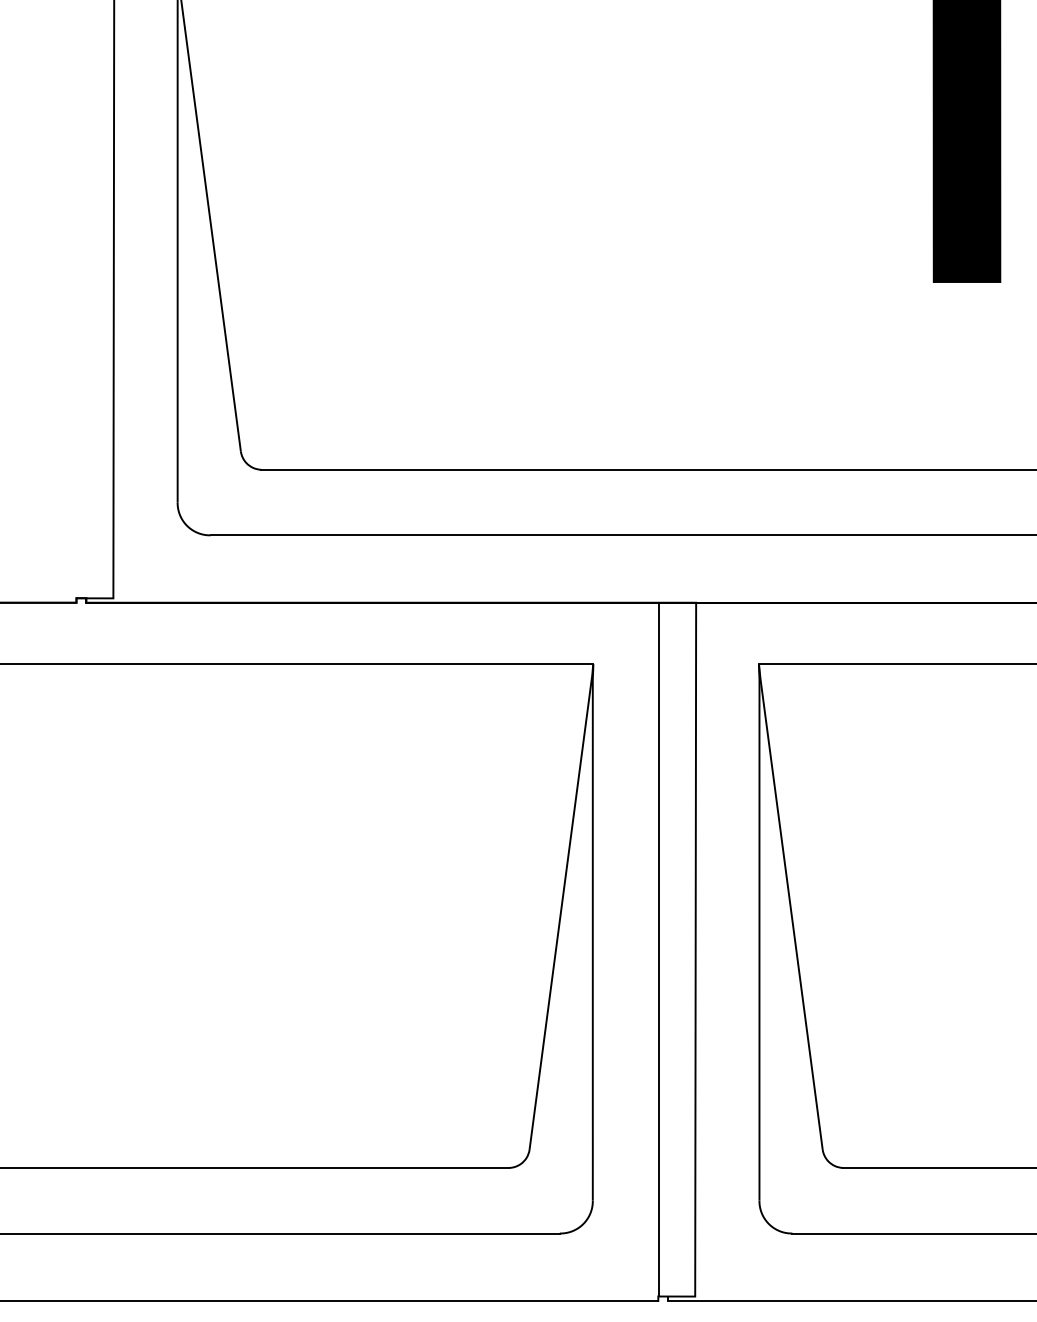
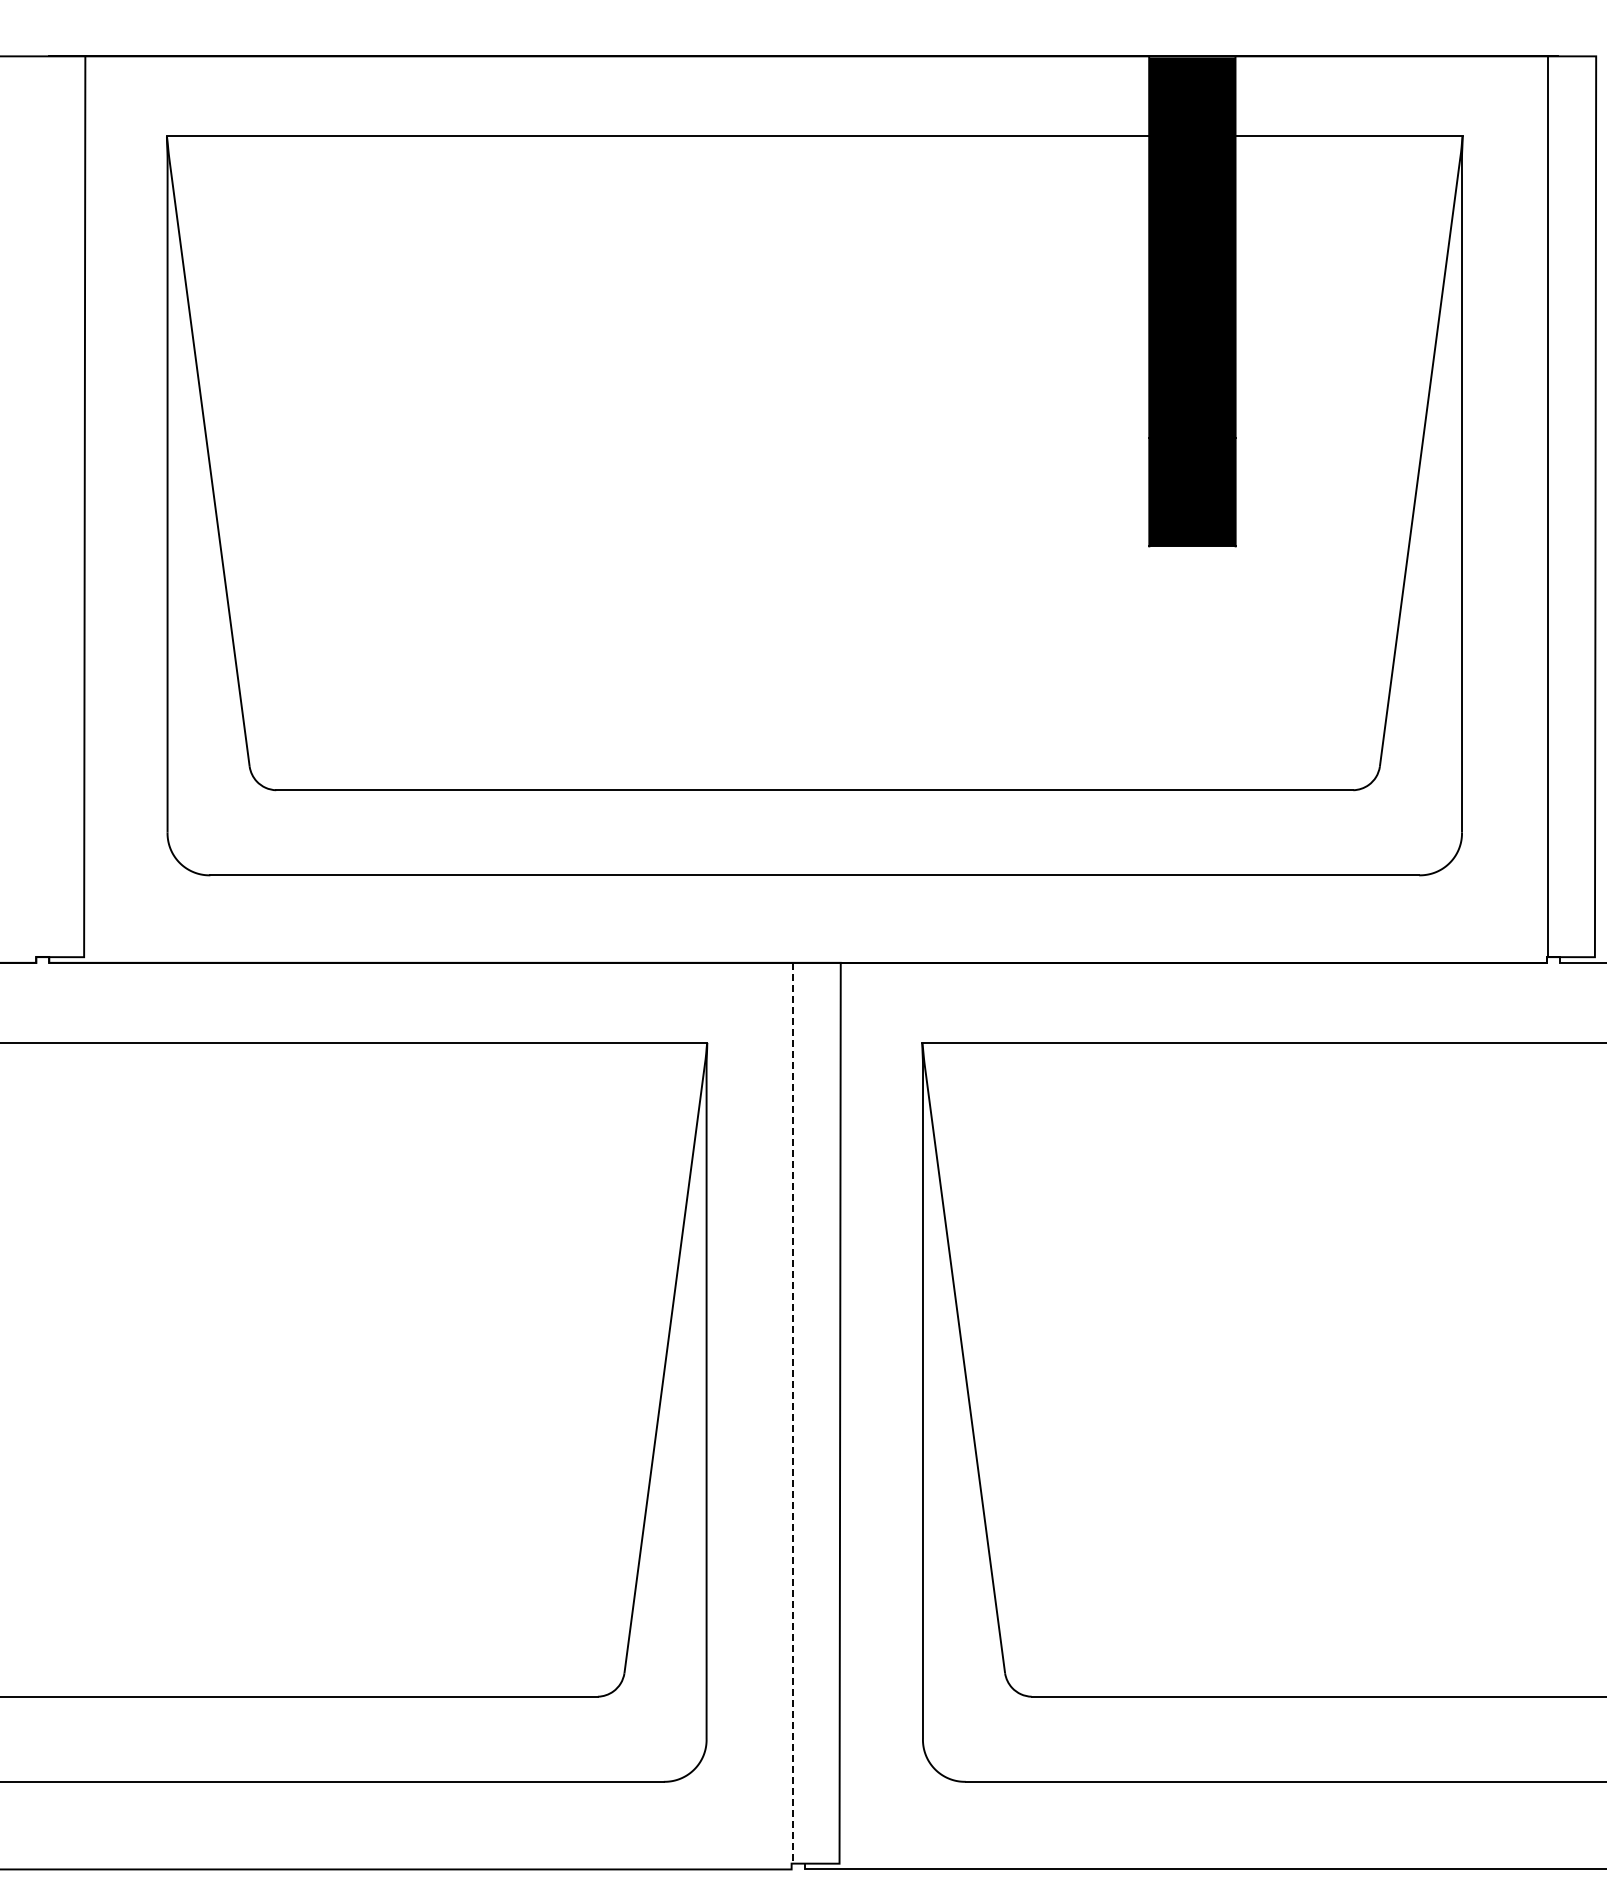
line: (658, 949) -> (792, 1413), solid -> dashed

